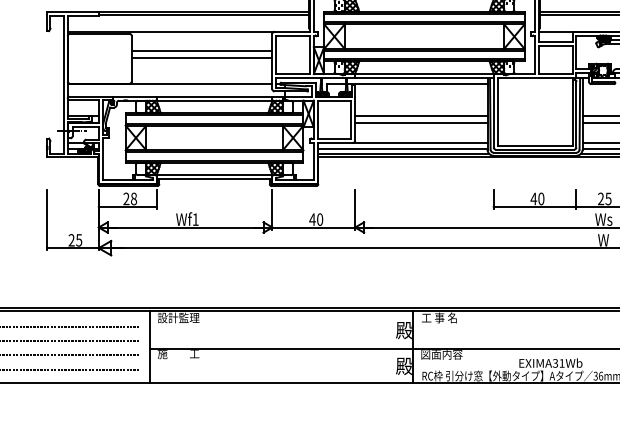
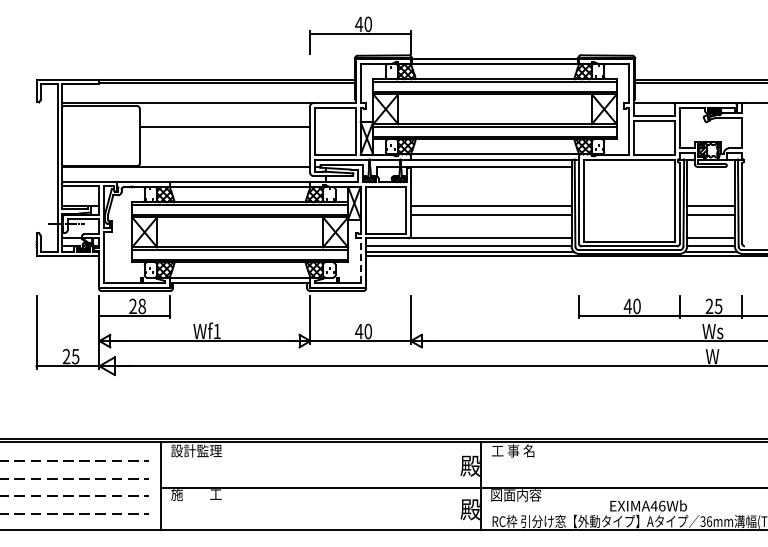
line: (201, 58) -> (224, 135), removed
line: (313, 161) -> (360, 260), solid -> dashed
text: (558, 362) -> (657, 505), EXIMA31Wb -> EXIMA46Wb

